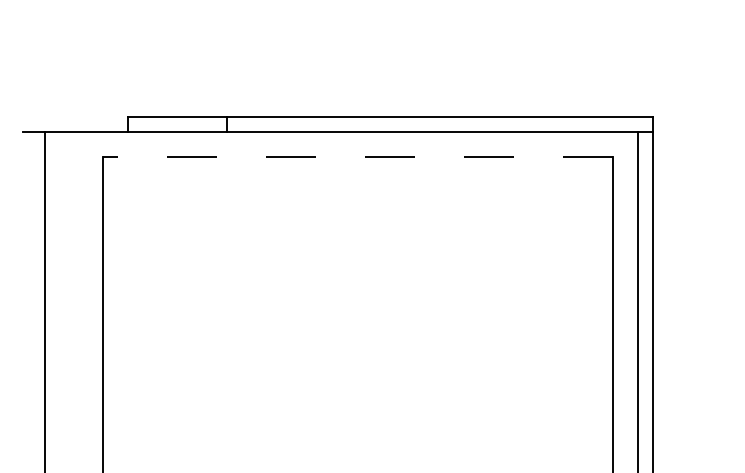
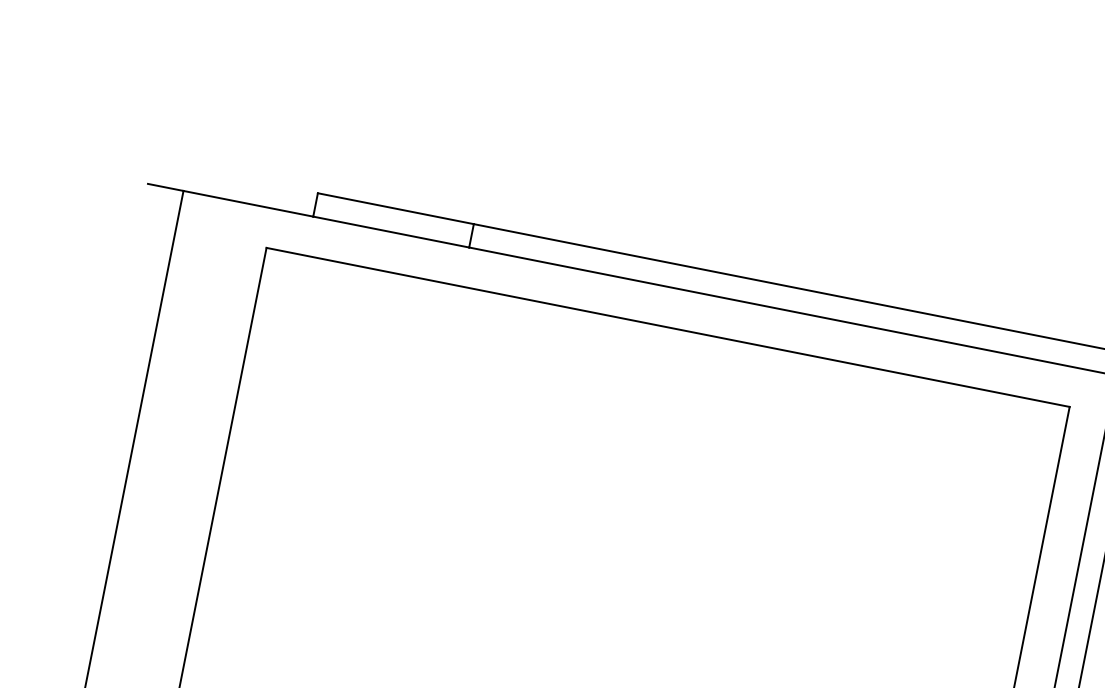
line: (357, 156) -> (667, 327), dashed -> solid

